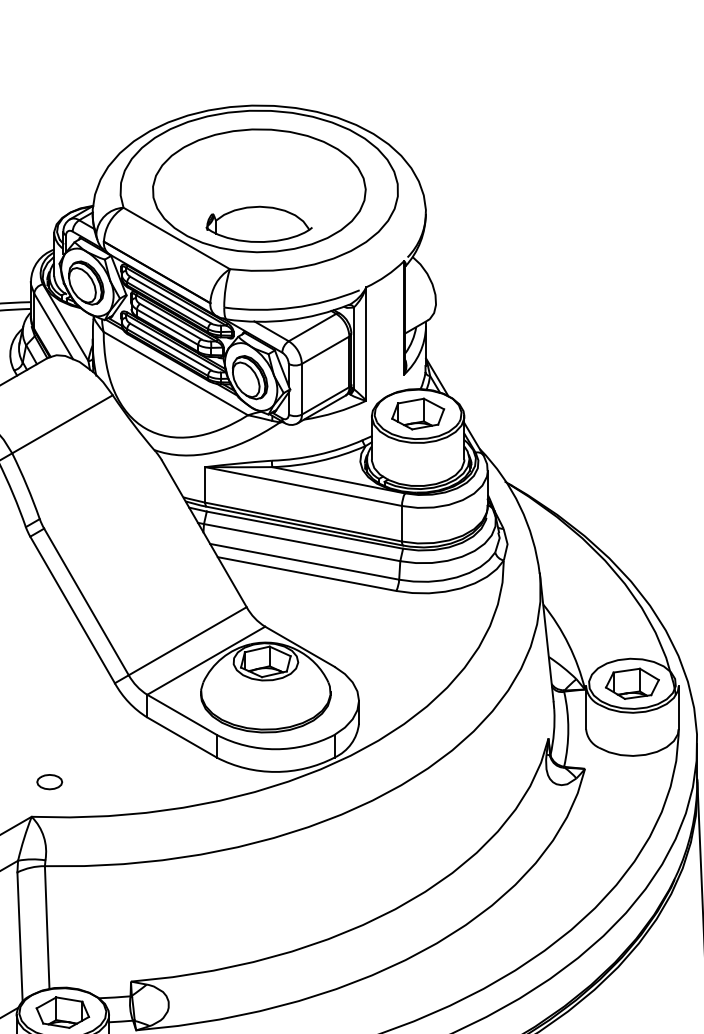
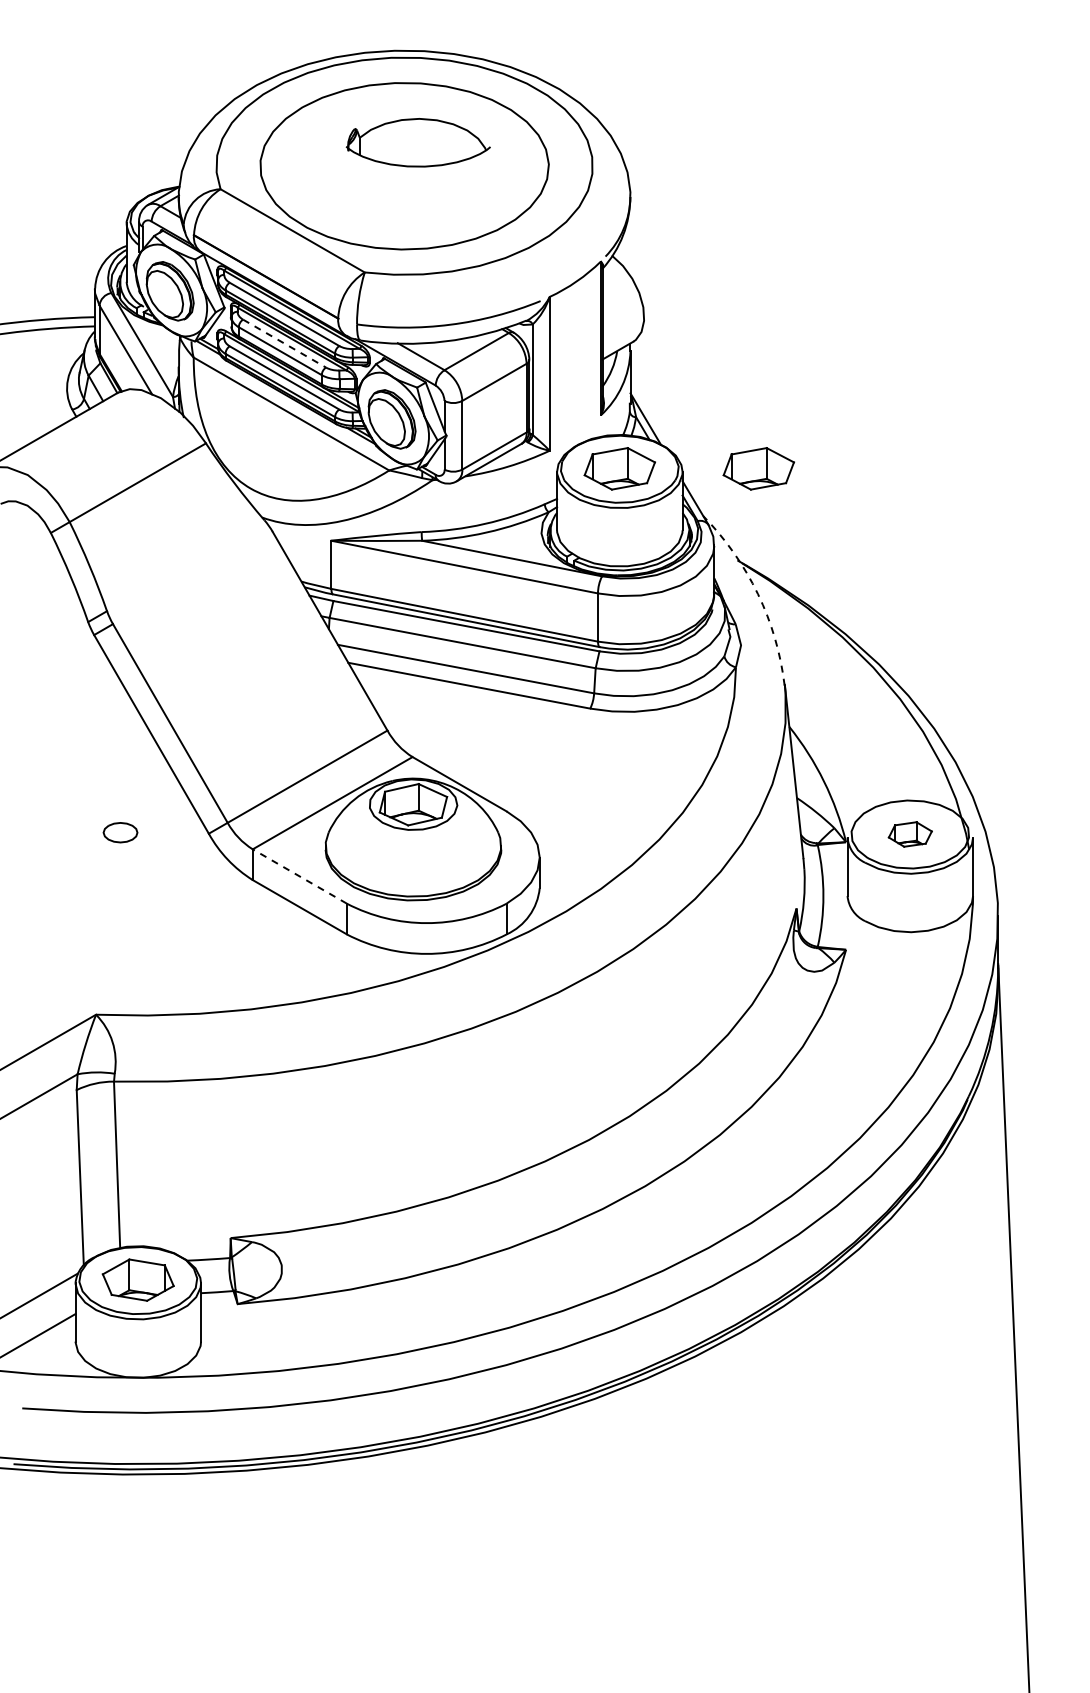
part: (258, 224) -> (417, 142), moved
line: (170, 321) -> (284, 343), solid -> dashed
part: (520, 413) -> (758, 468), added
arc: (519, 506) -> (757, 594), solid -> dashed
part: (632, 683) -> (910, 834), size x0.6
line: (181, 714) -> (299, 876), solid -> dashed
part: (49, 781) -> (120, 832), moved

